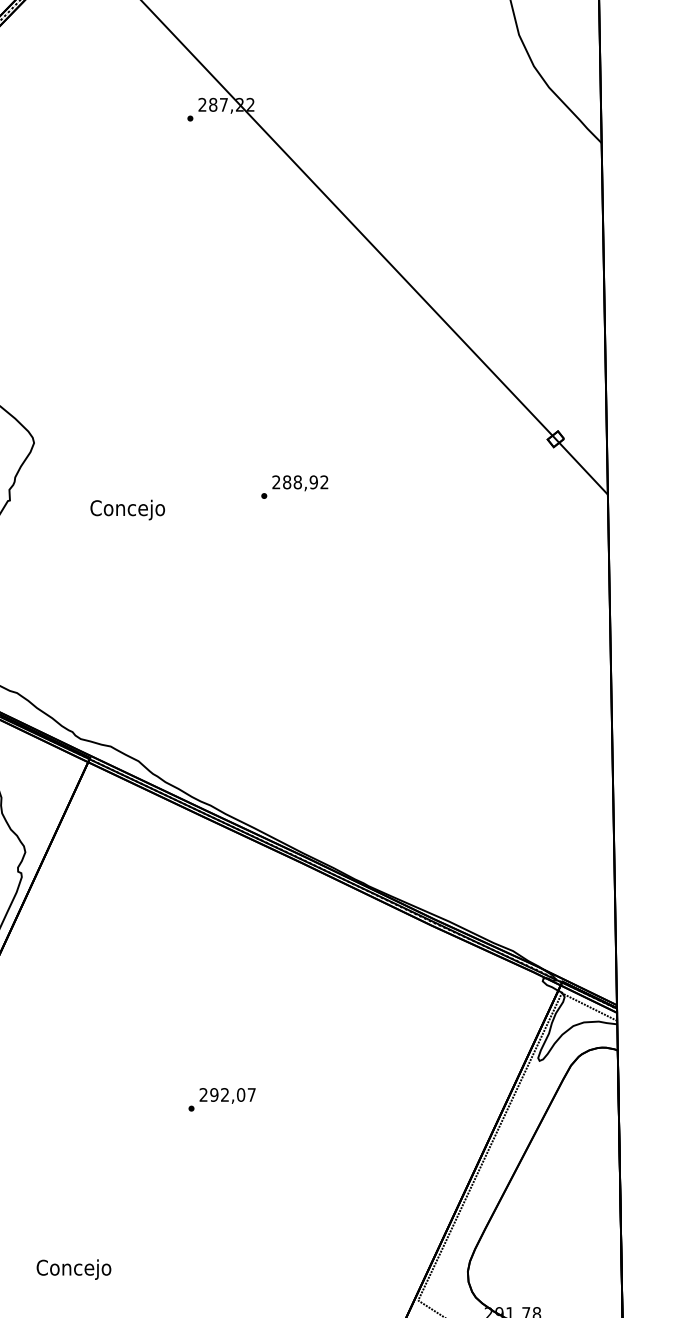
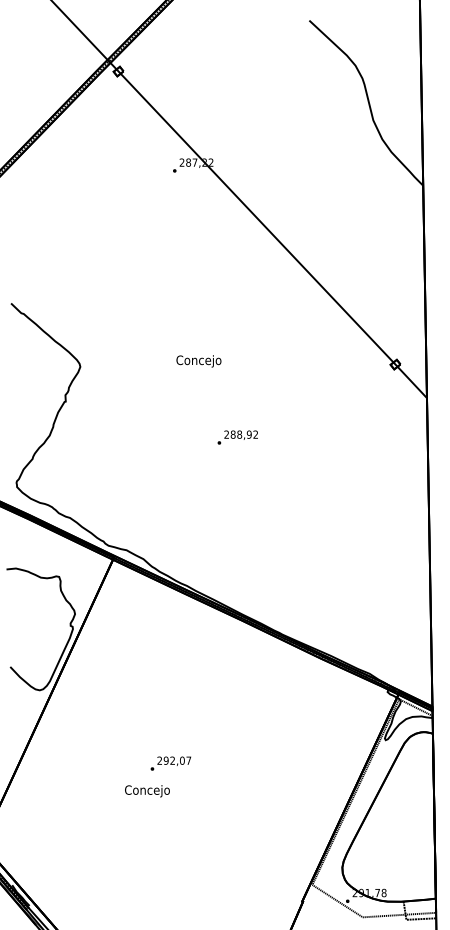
text: (294, 487) -> (237, 437), moved
text: (127, 510) -> (198, 361), moved
text: (221, 1099) -> (170, 763), moved
text: (74, 1270) -> (147, 791), moved

